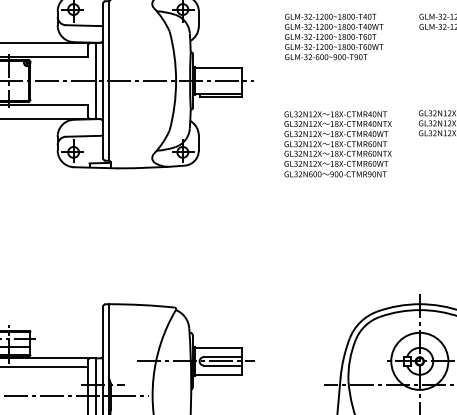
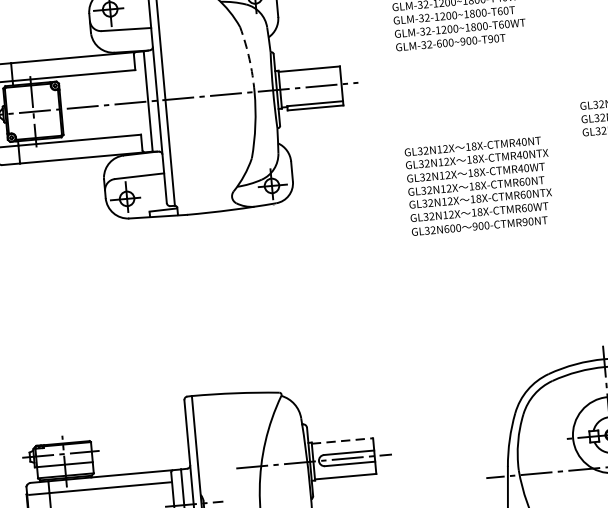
arc: (174, 56) -> (249, 59), solid -> dashed
text: (337, 144) -> (478, 186), moved
line: (219, 347) -> (343, 440), solid -> dashed

